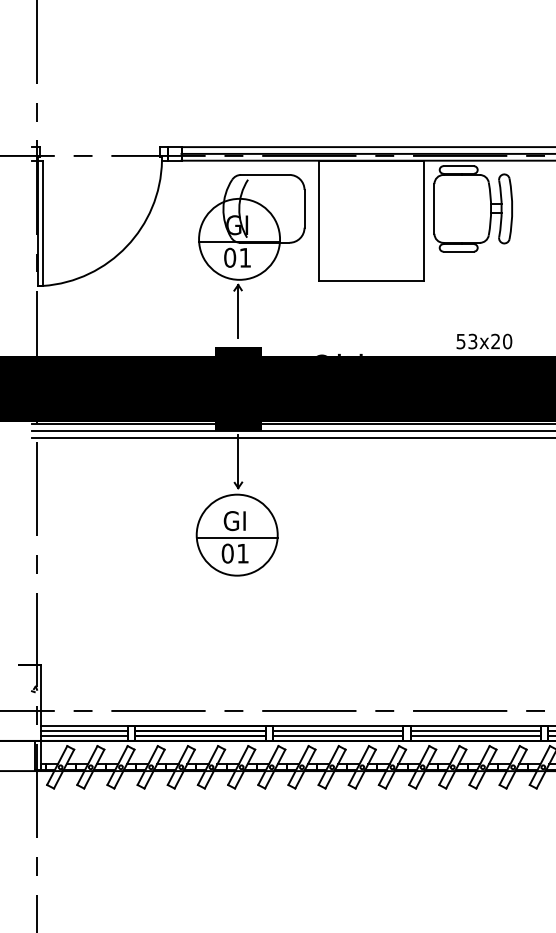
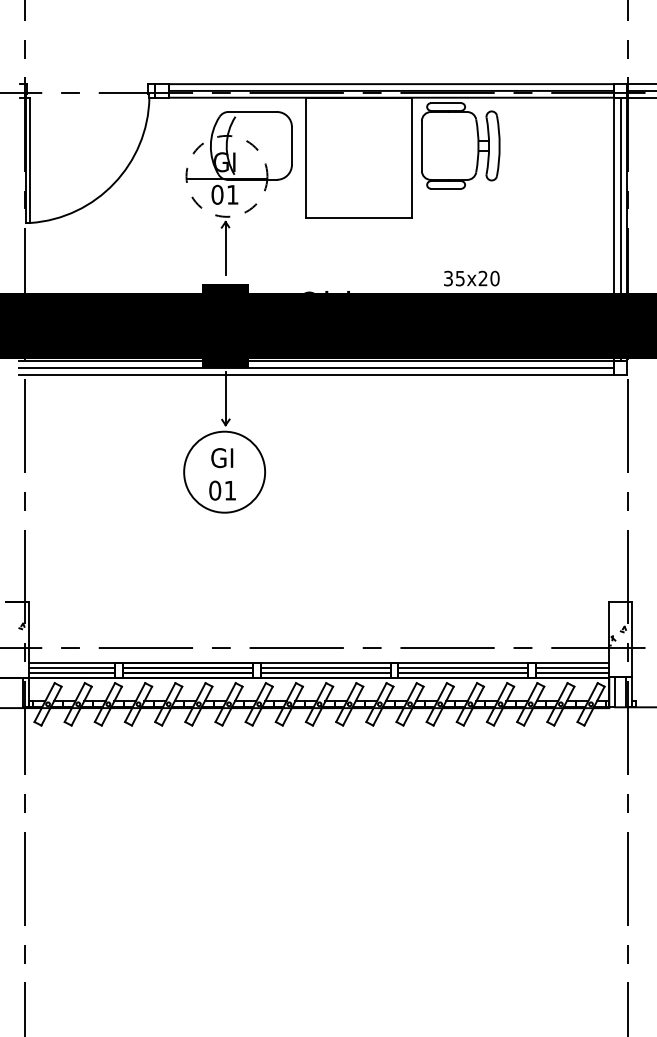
circle: (239, 238) -> (226, 175), solid -> dashed
text: (467, 340) -> (454, 277), 53x20 -> 35x20
line: (237, 537) -> (224, 474), removed

